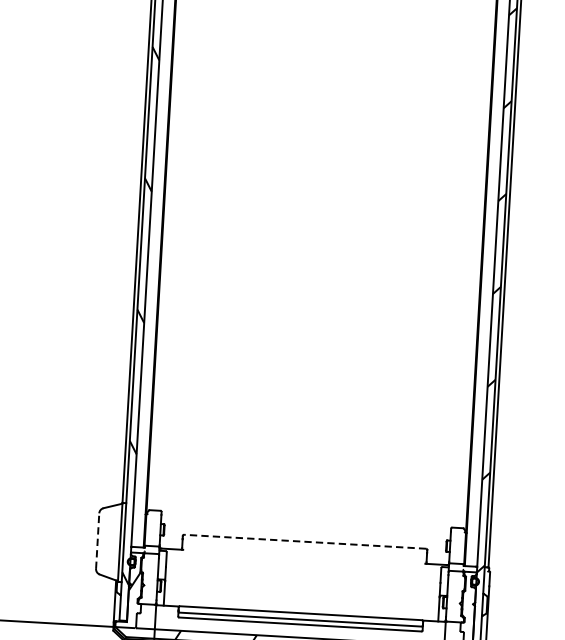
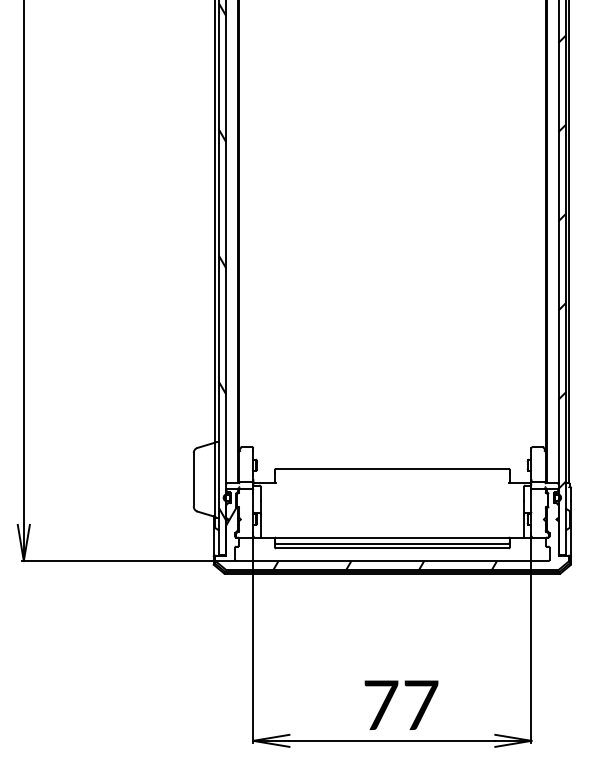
line: (97, 540) -> (193, 479), dashed -> solid
line: (304, 541) -> (391, 468), dashed -> solid

